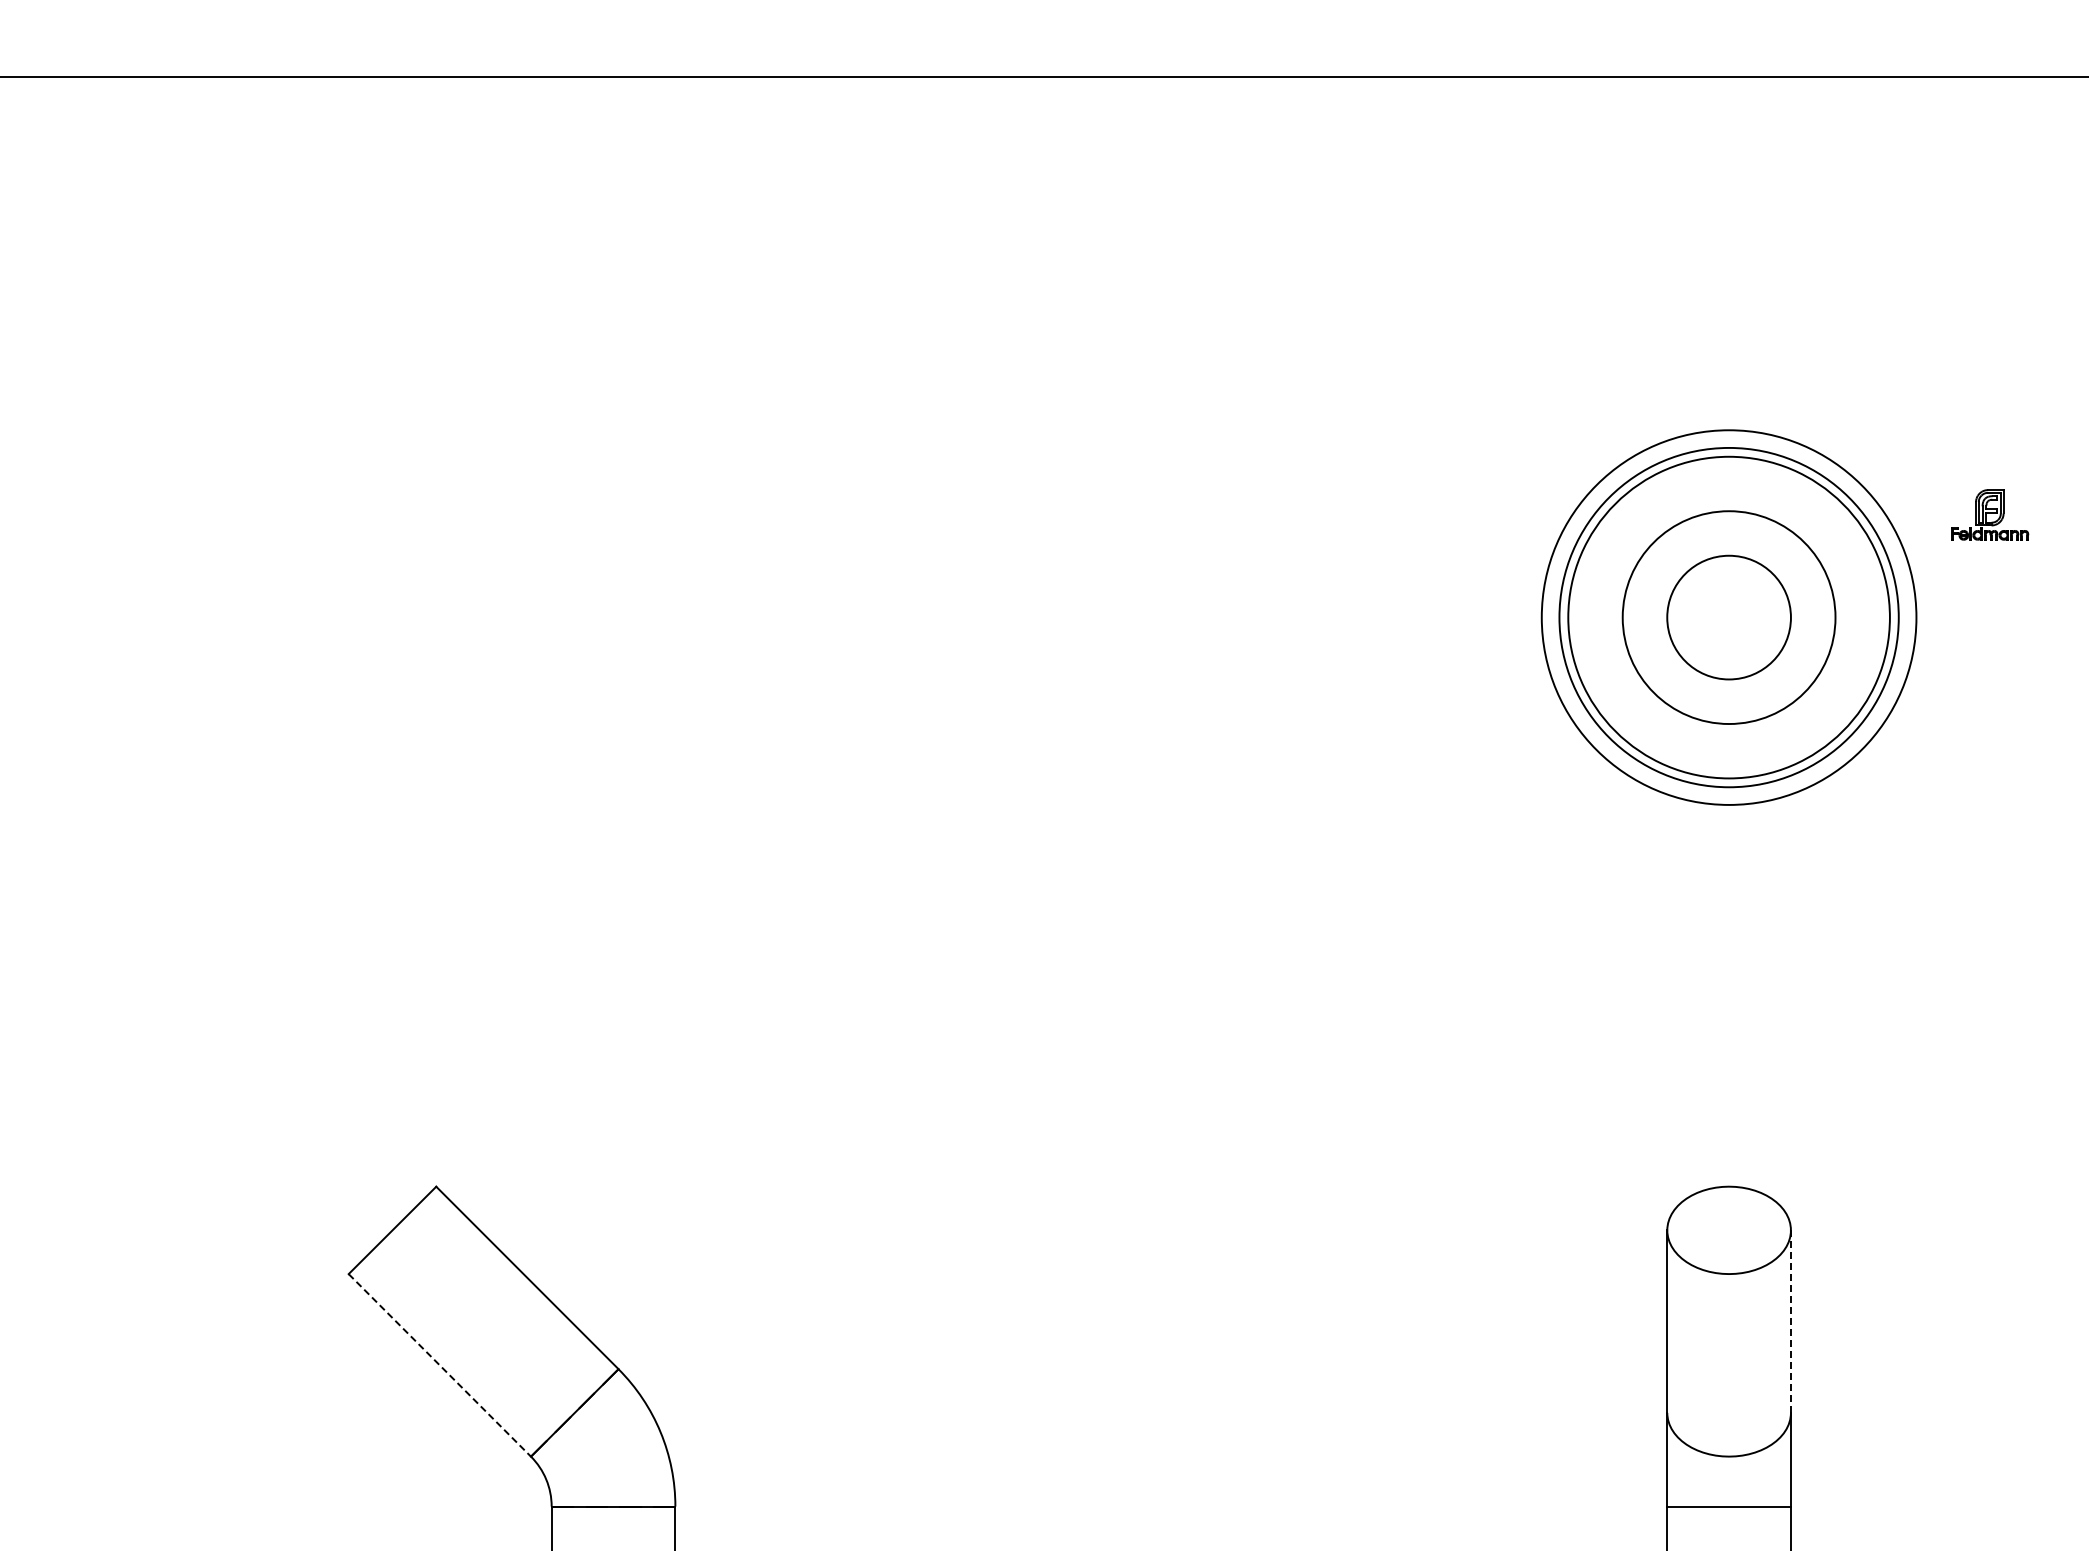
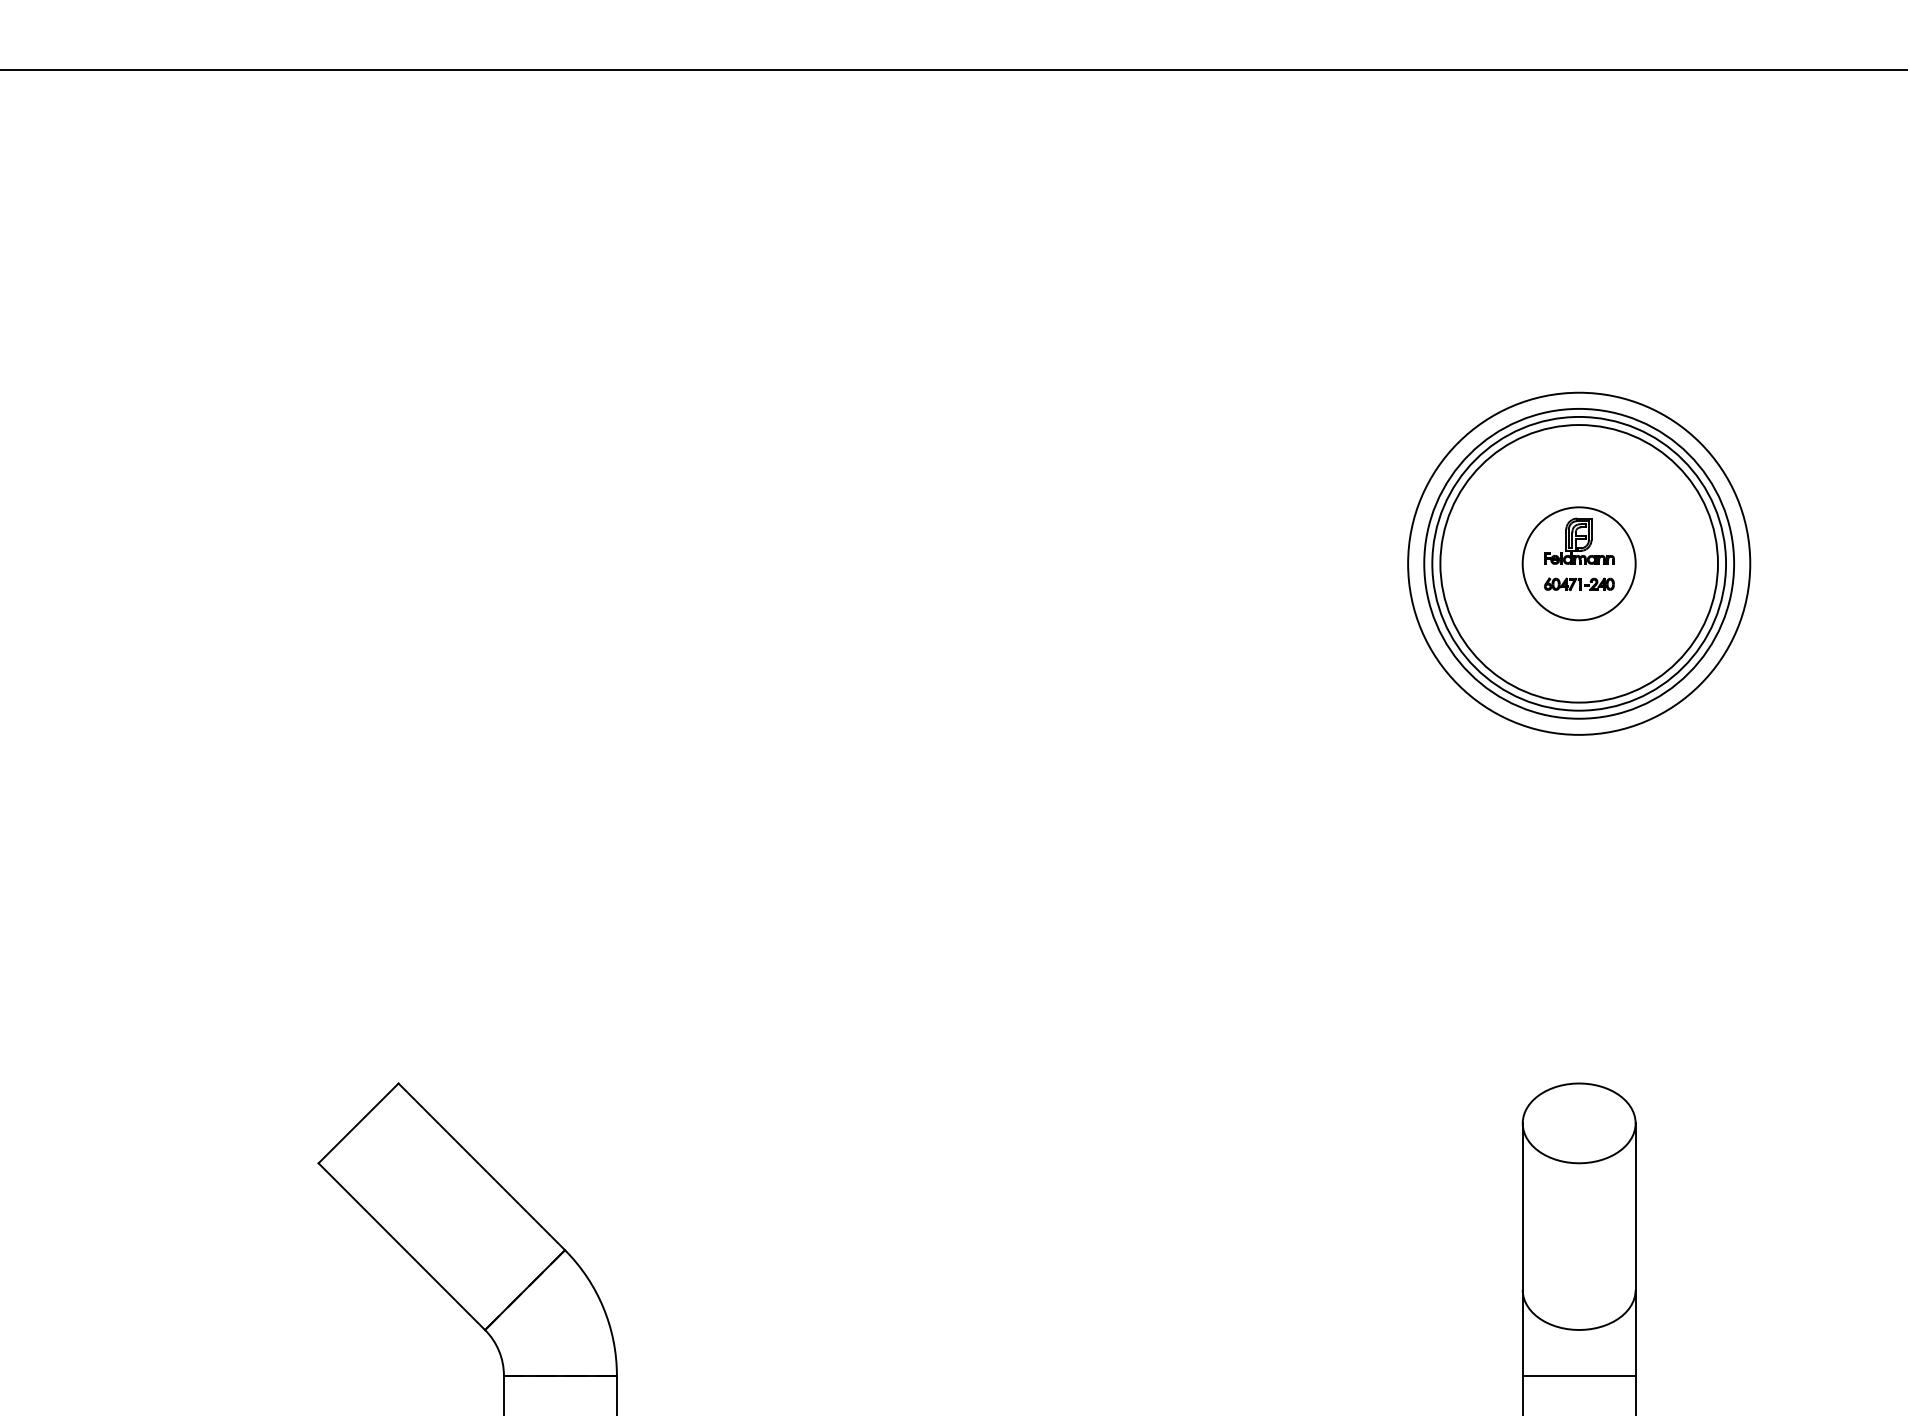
part: (1990, 514) -> (1579, 540), moved
circle: (1729, 617) -> (1579, 563), size x1.43
part: (1729, 639) -> (1579, 583), added
line: (1790, 1321) -> (1635, 1206), dashed -> solid
line: (439, 1365) -> (401, 1246), dashed -> solid

